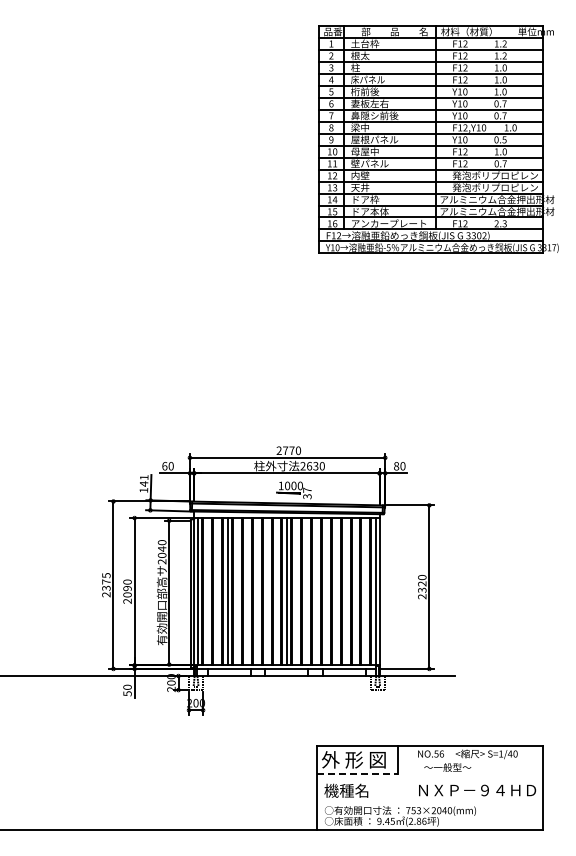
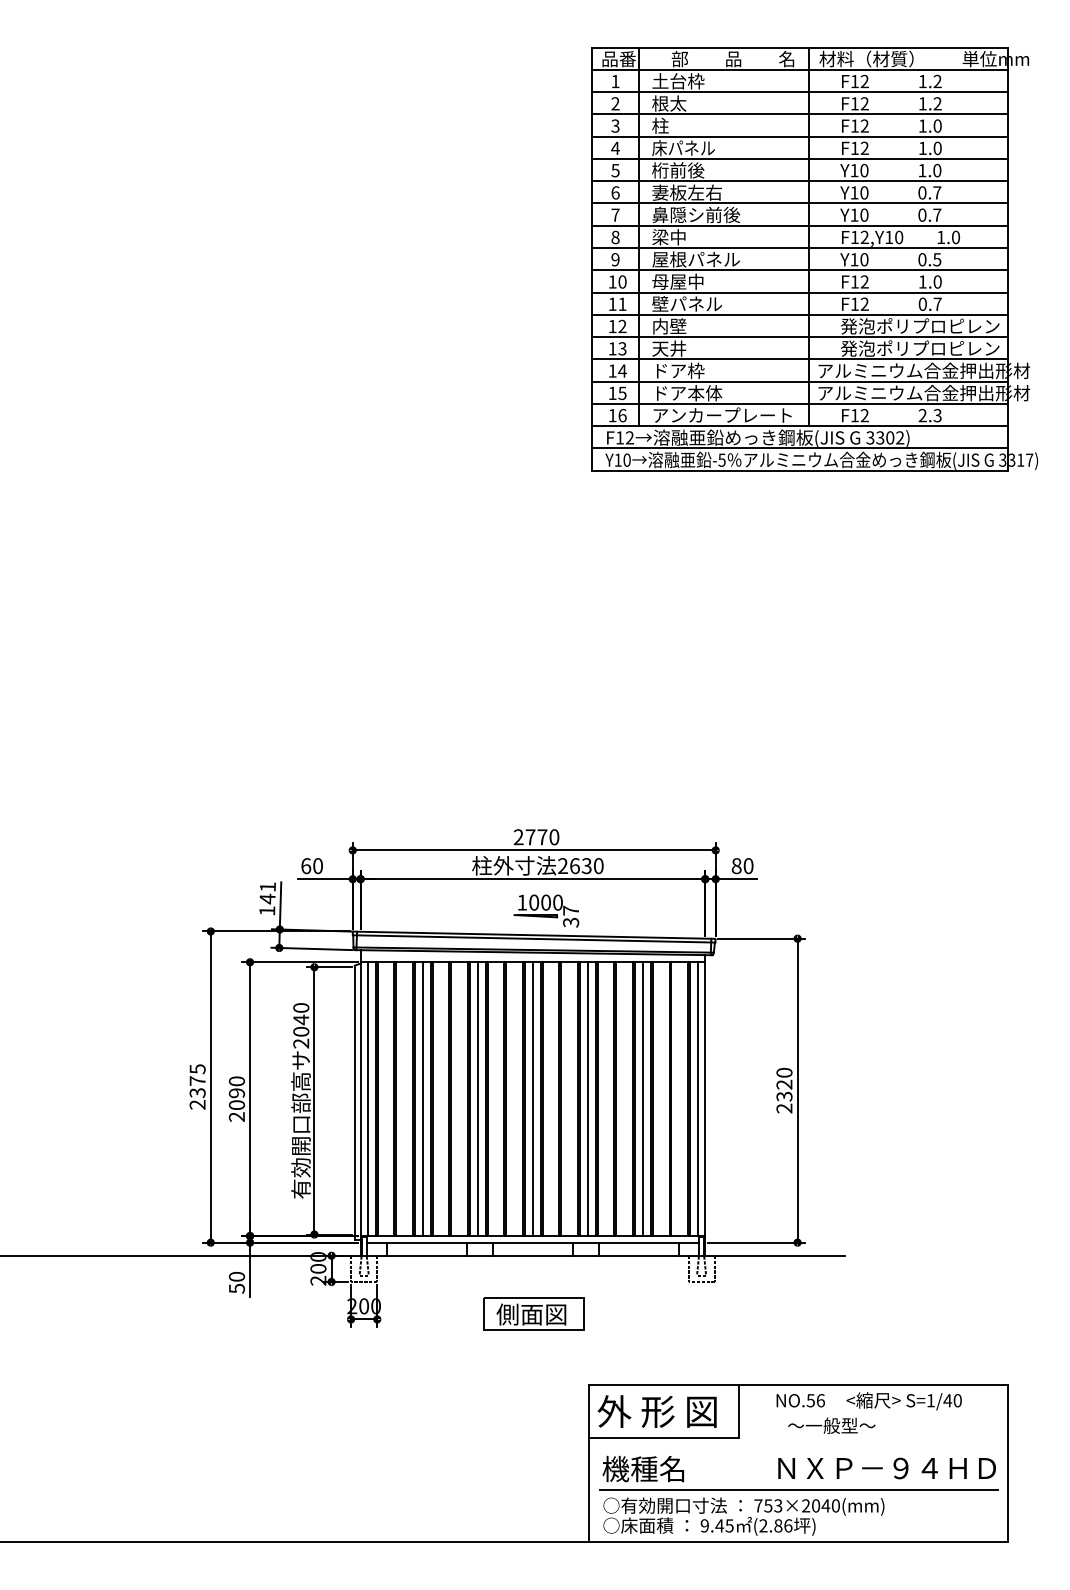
line: (257, 591) -> (478, 1098), added
line: (316, 591) -> (587, 1098), added
line: (346, 591) -> (643, 1098), added
part: (287, 707) -> (534, 1314), added
line: (358, 773) -> (665, 1436), dashed -> solid
line: (429, 802) -> (797, 1490), added

